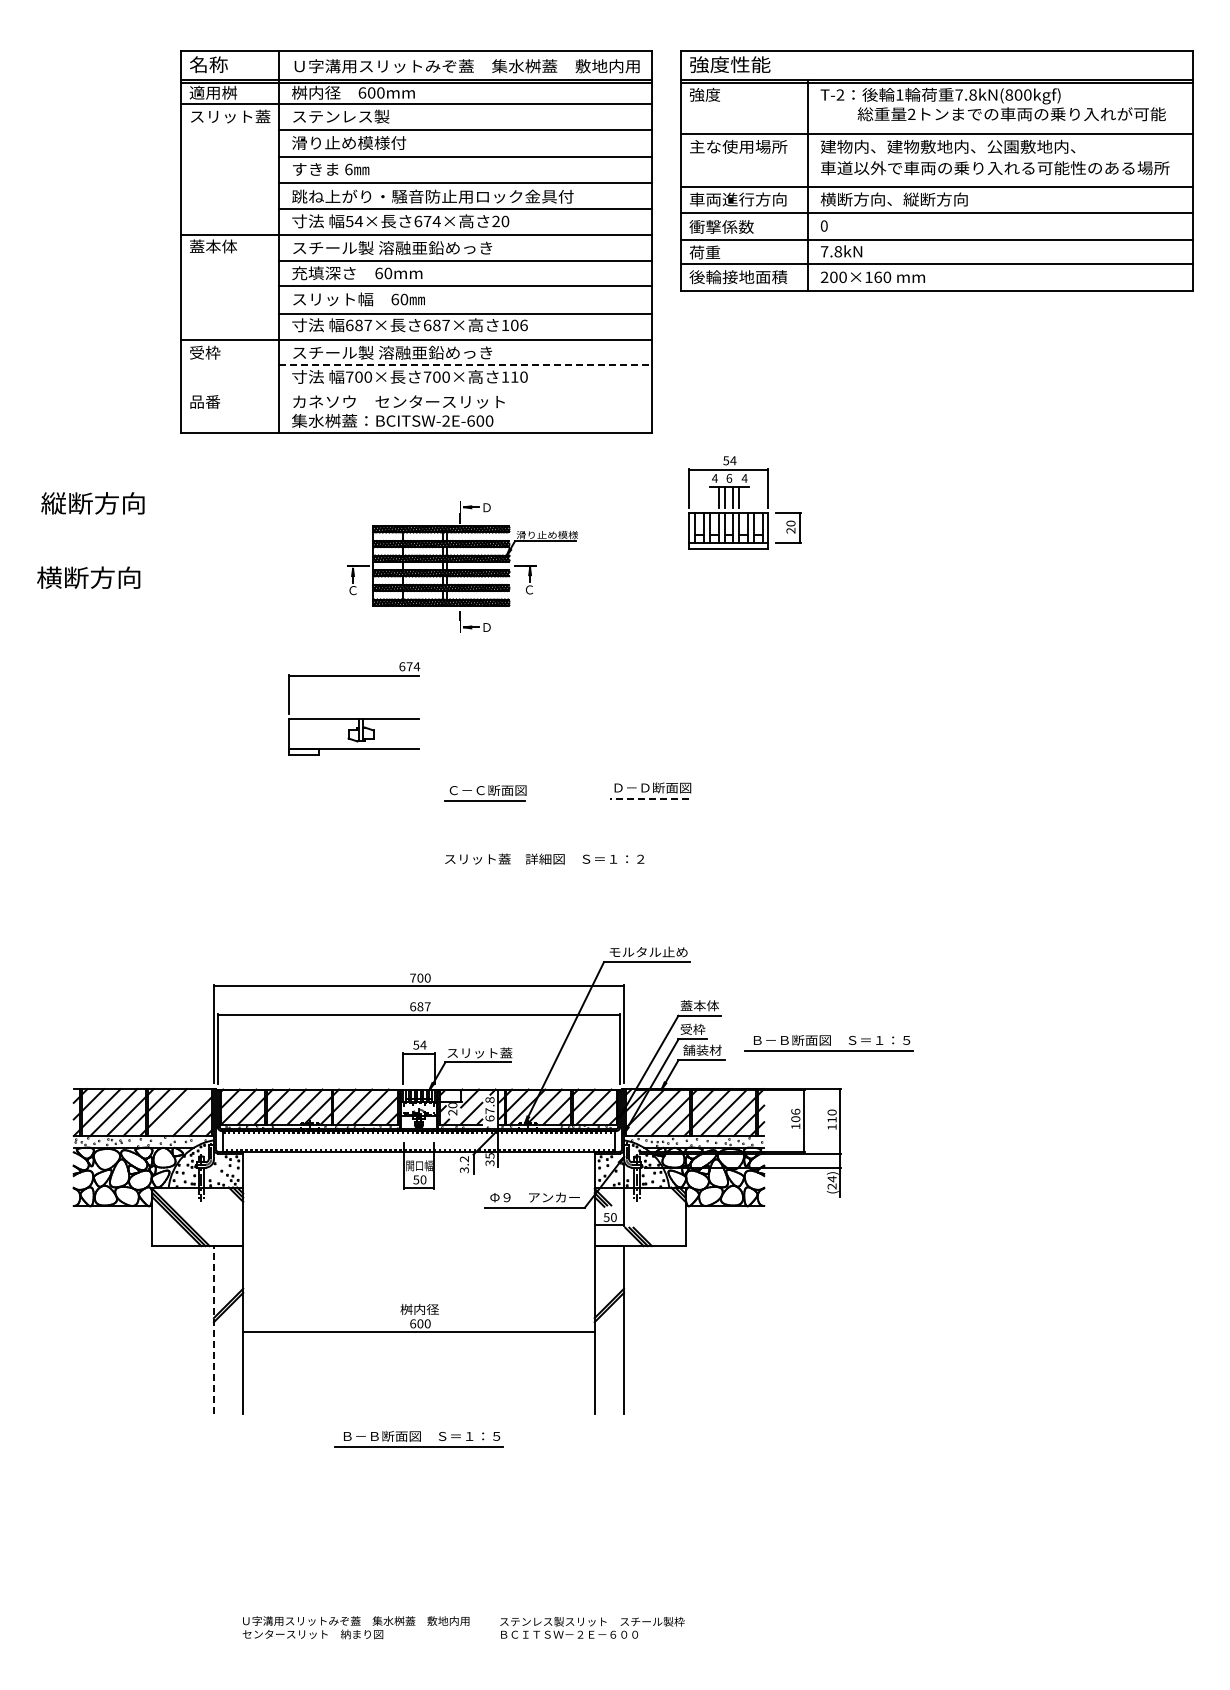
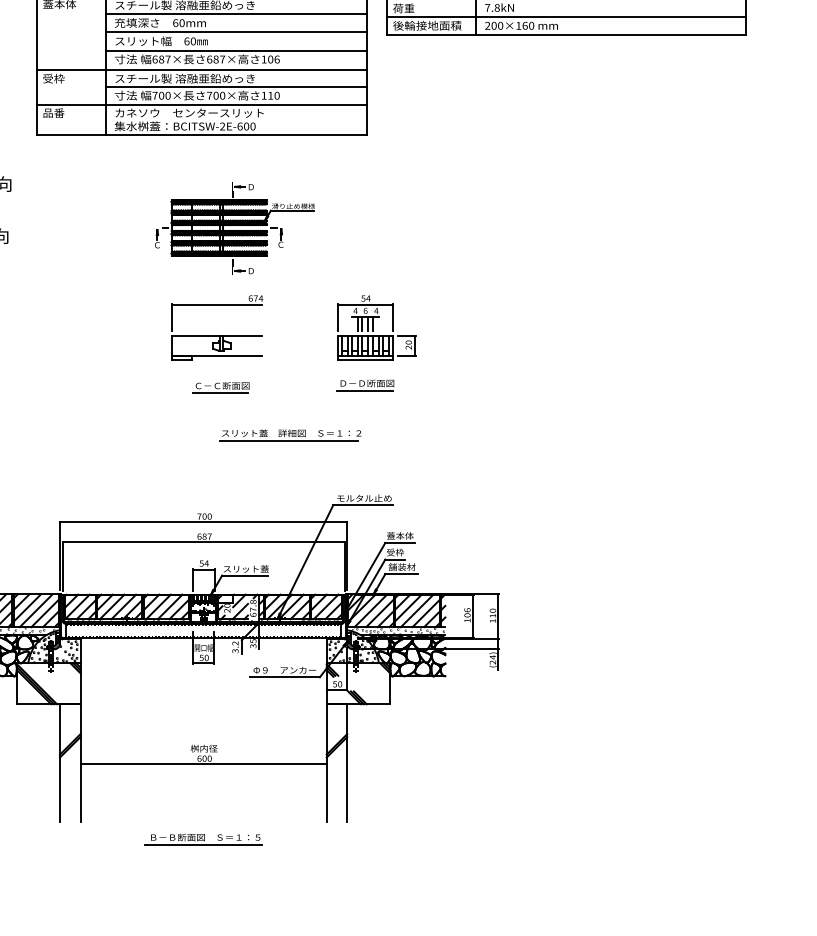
line: (465, 365) -> (236, 87), dashed -> solid
line: (416, 389) -> (201, 104), added
part: (744, 502) -> (376, 327), moved
part: (354, 718) -> (217, 334), moved
part: (485, 793) -> (220, 388), moved
line: (649, 798) -> (365, 390), dashed -> solid
line: (540, 869) -> (288, 440), added
part: (828, 1043) -> (490, 562), removed
line: (179, 1112) -> (35, 610), added
line: (213, 1329) -> (59, 762), dashed -> solid

